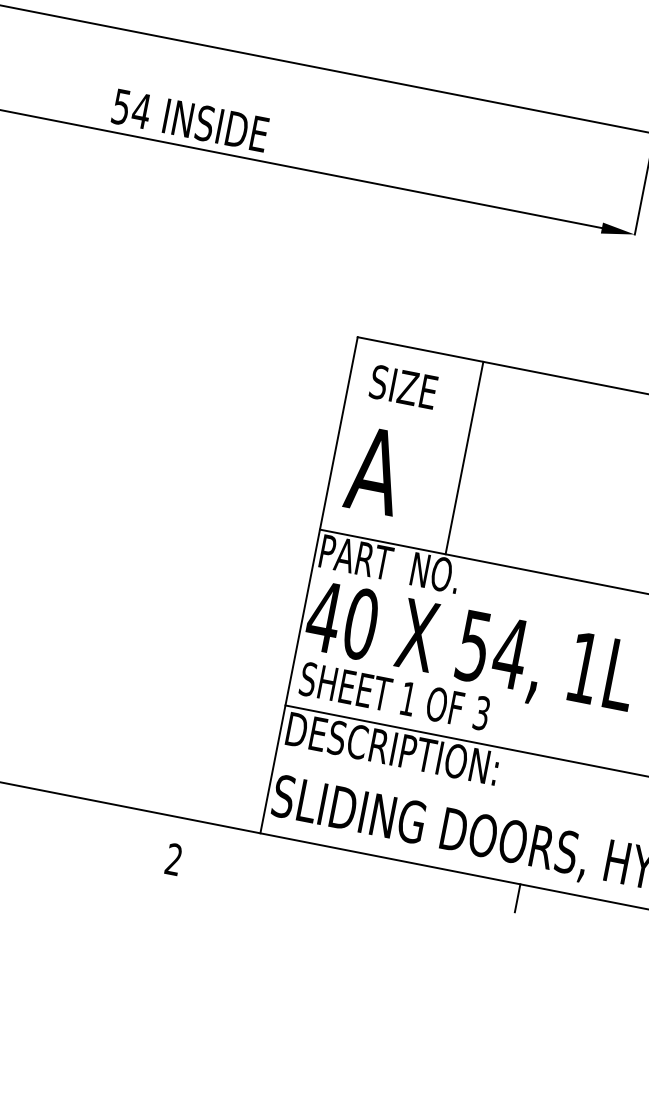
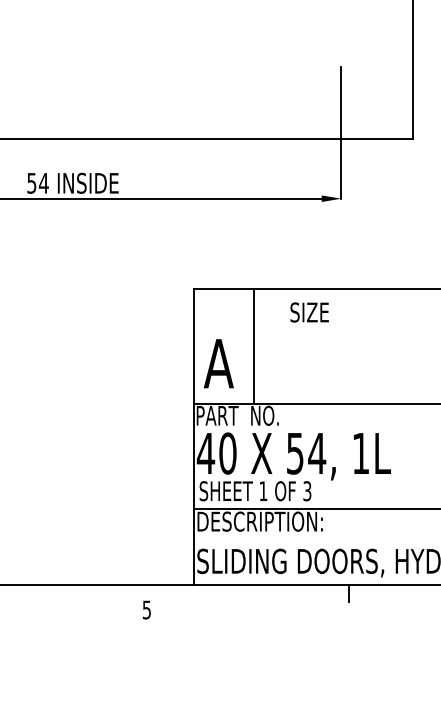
text: (403, 387) -> (309, 312), moved
line: (464, 458) -> (253, 346), moved
text: (173, 858) -> (146, 609), 2 -> 5

